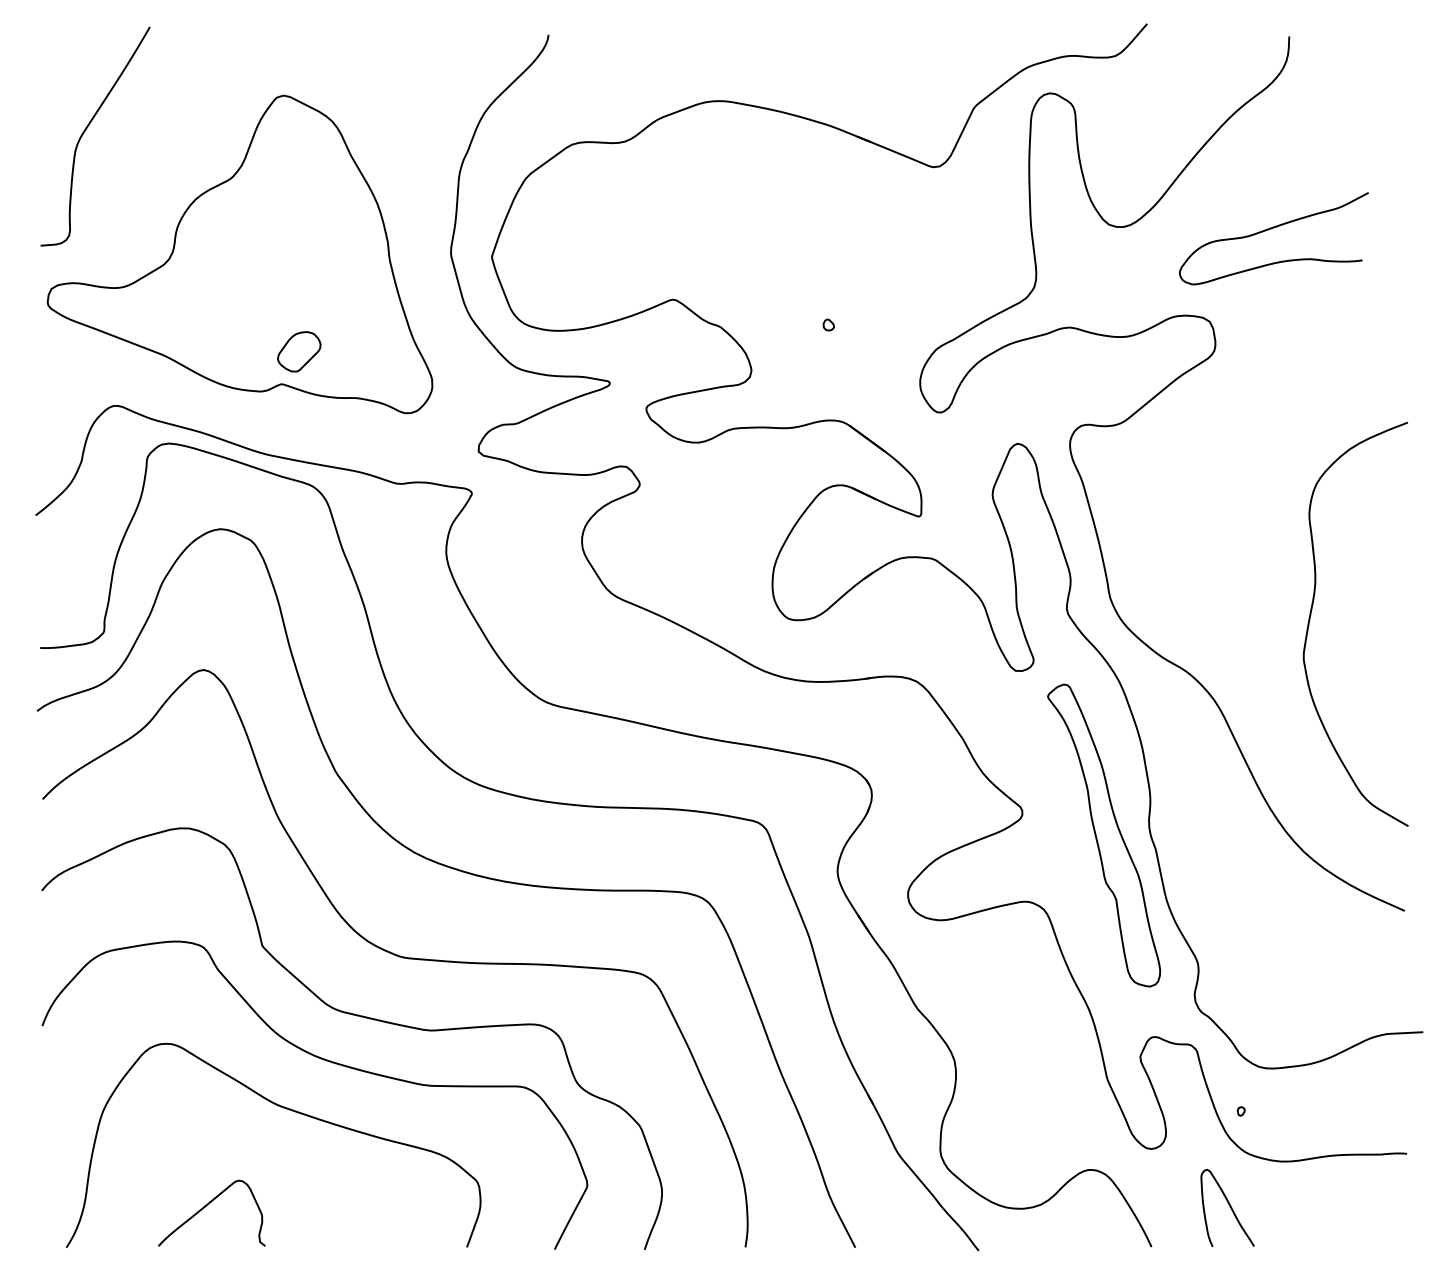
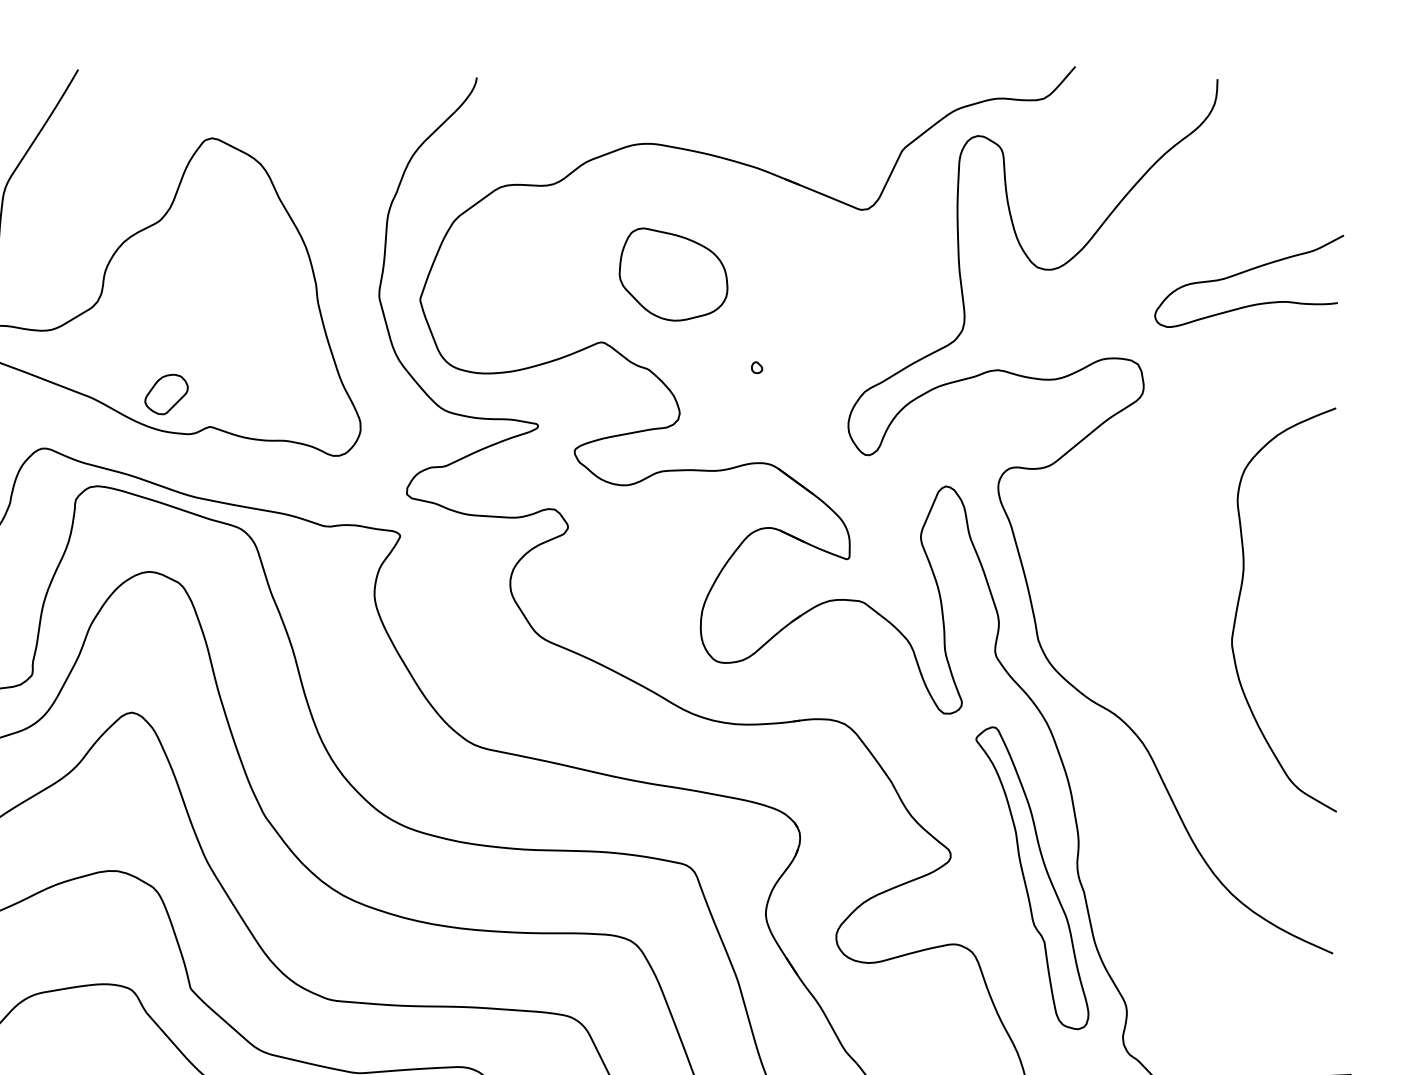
curve: (1271, 229) -> (1246, 272), moved
part: (745, 231) -> (673, 274), added
part: (299, 351) -> (166, 394), moved
curve: (1311, 615) -> (1239, 601), moved

